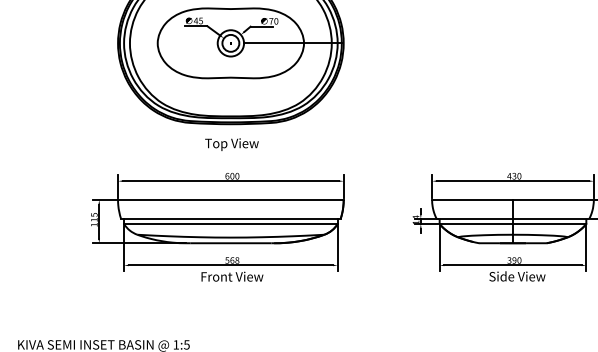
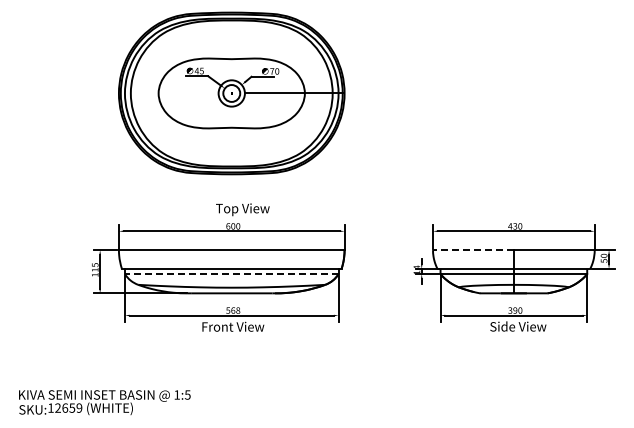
text: (231, 144) -> (242, 209), moved
line: (471, 200) -> (472, 250), solid -> dashed
line: (230, 224) -> (231, 274), solid -> dashed

